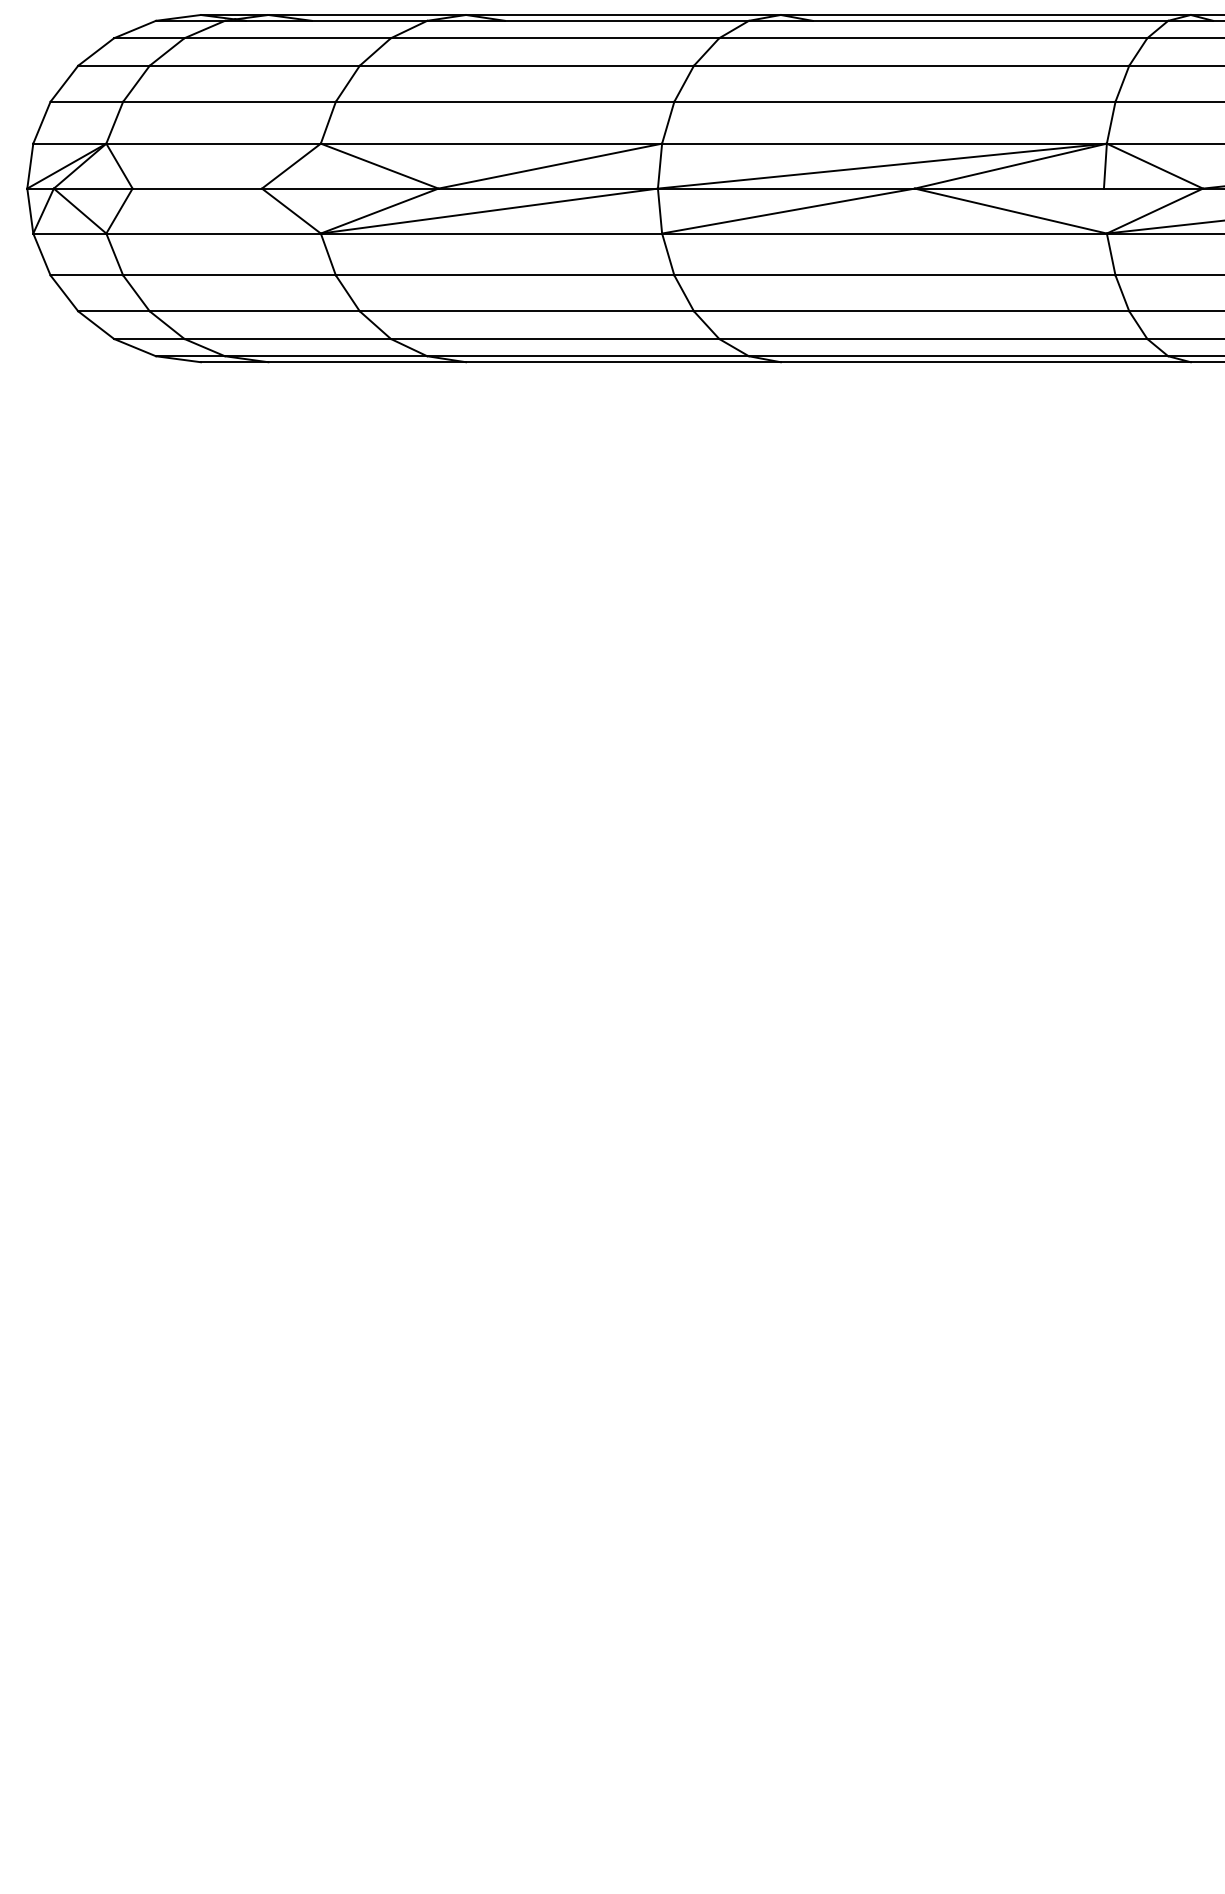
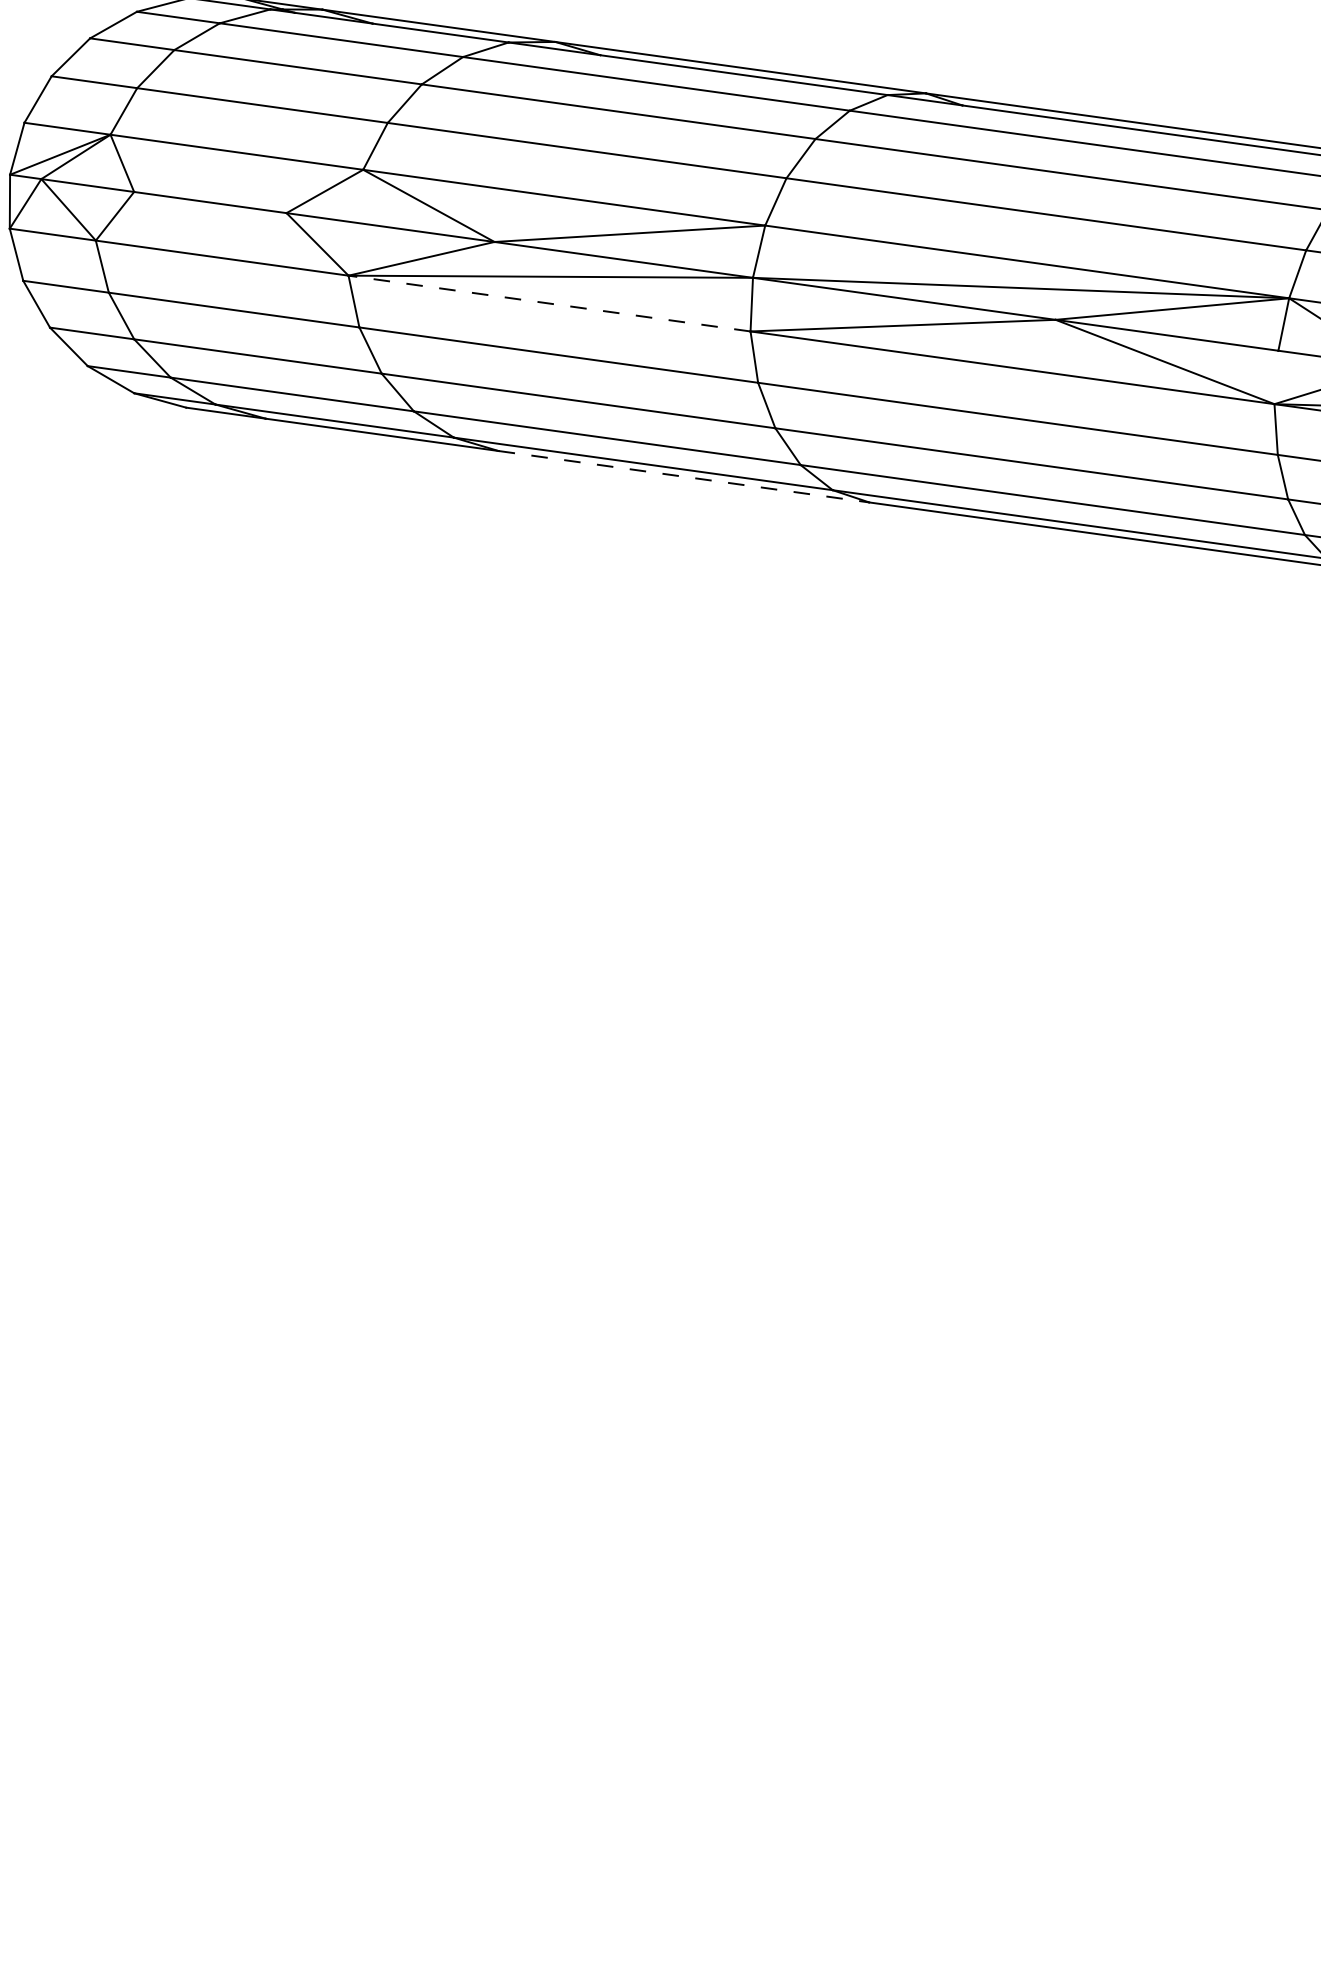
line: (491, 233) -> (549, 303), solid -> dashed
line: (623, 362) -> (683, 477), solid -> dashed

